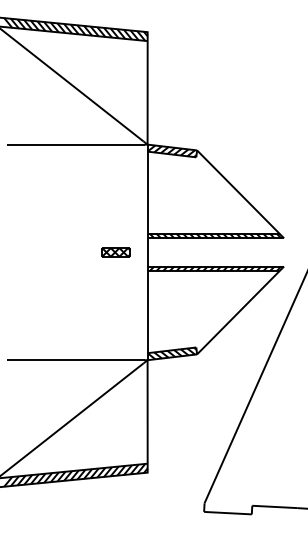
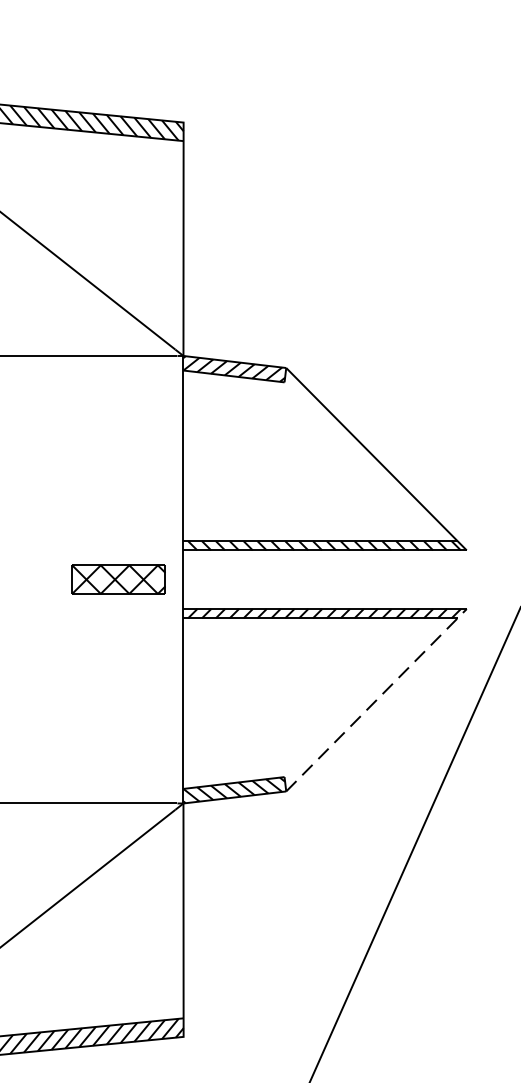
part: (115, 252) -> (116, 579), size x1.6
line: (240, 310) -> (376, 700), solid -> dashed

